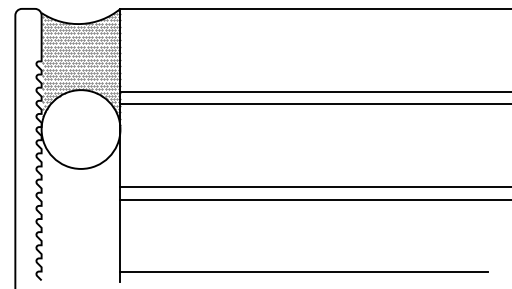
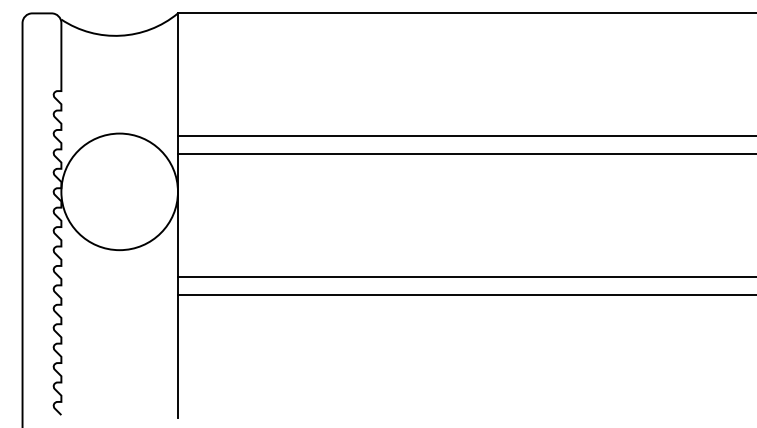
hatch: (81, 67) -> (120, 100), removed
line: (304, 272) -> (450, 403), removed

